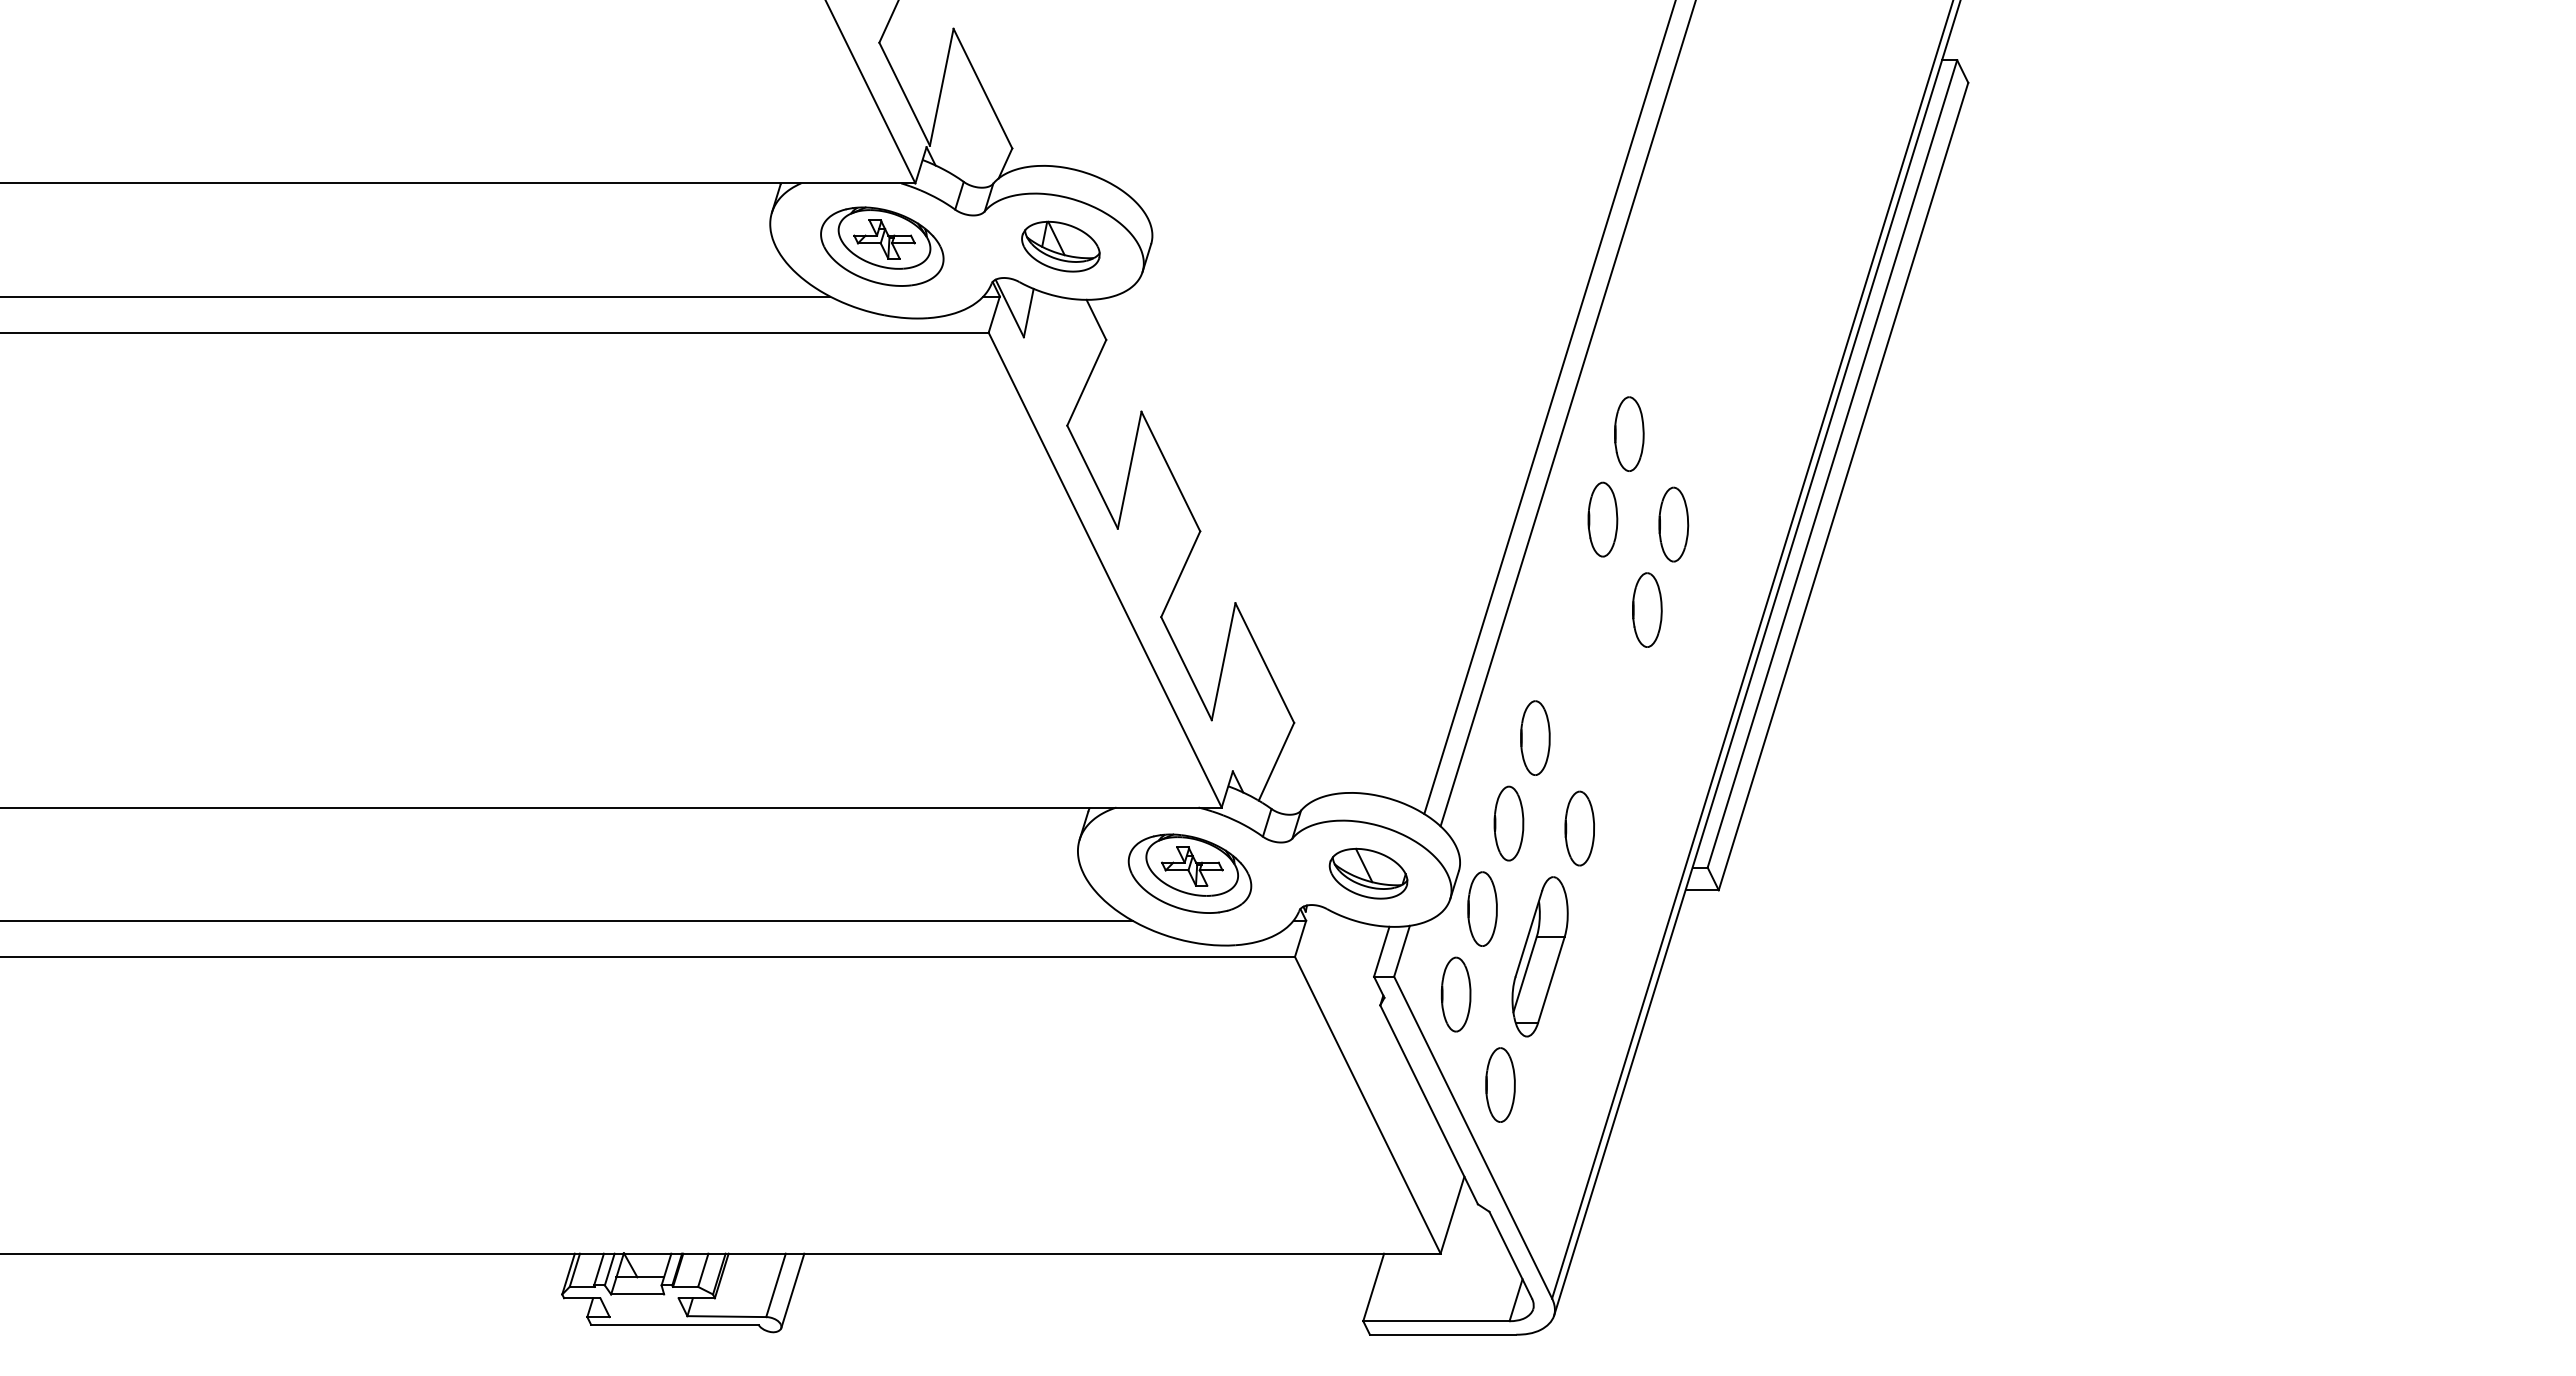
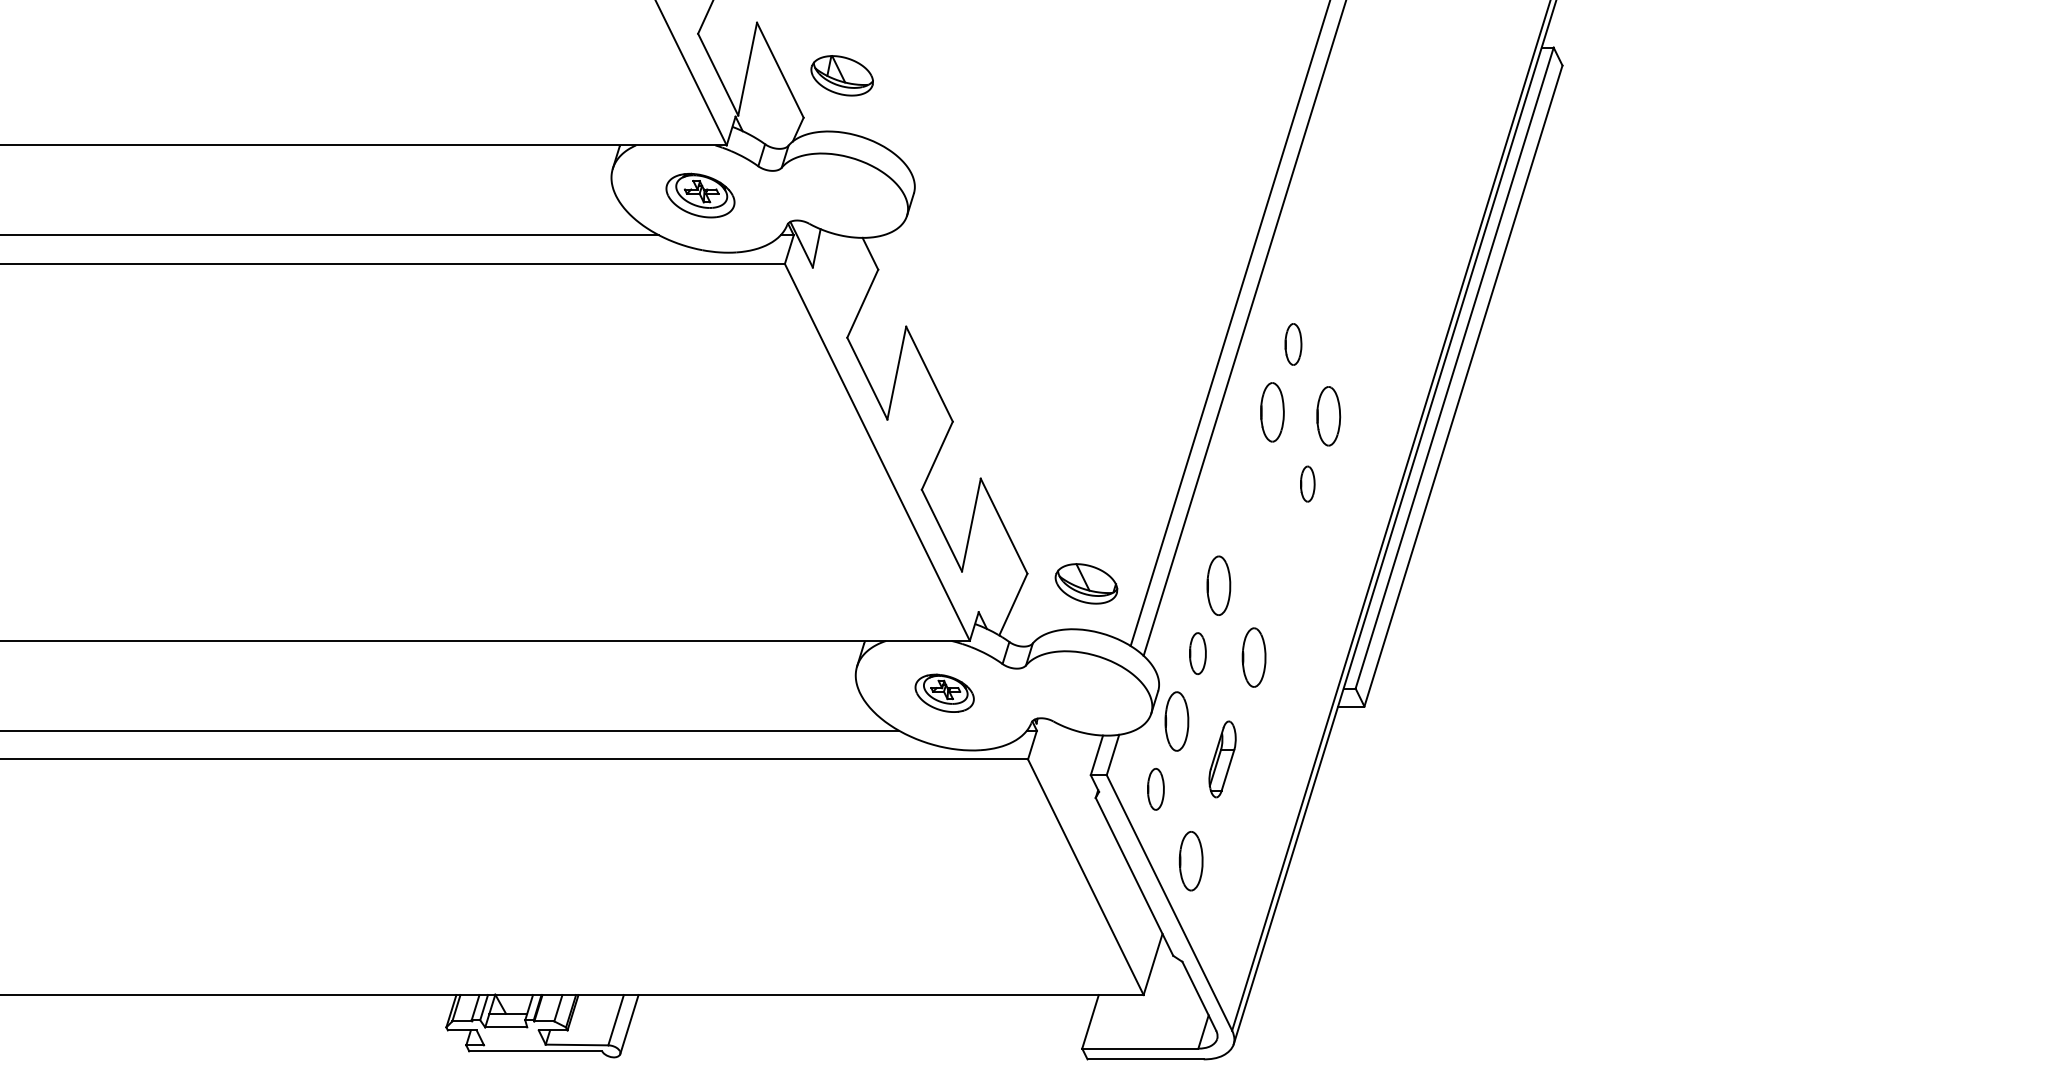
part: (882, 246) -> (700, 195), size x0.7
part: (1060, 246) -> (841, 75), moved
part: (1629, 433) -> (1293, 343), size x0.7
part: (1647, 609) -> (1307, 483), size x0.6
part: (1508, 823) -> (1197, 653), size x0.7
part: (1189, 873) -> (944, 693), size x0.6
part: (1368, 873) -> (1086, 583), moved
part: (1539, 956) -> (1222, 759), size x0.6
part: (1455, 994) -> (1155, 789), size x0.7

